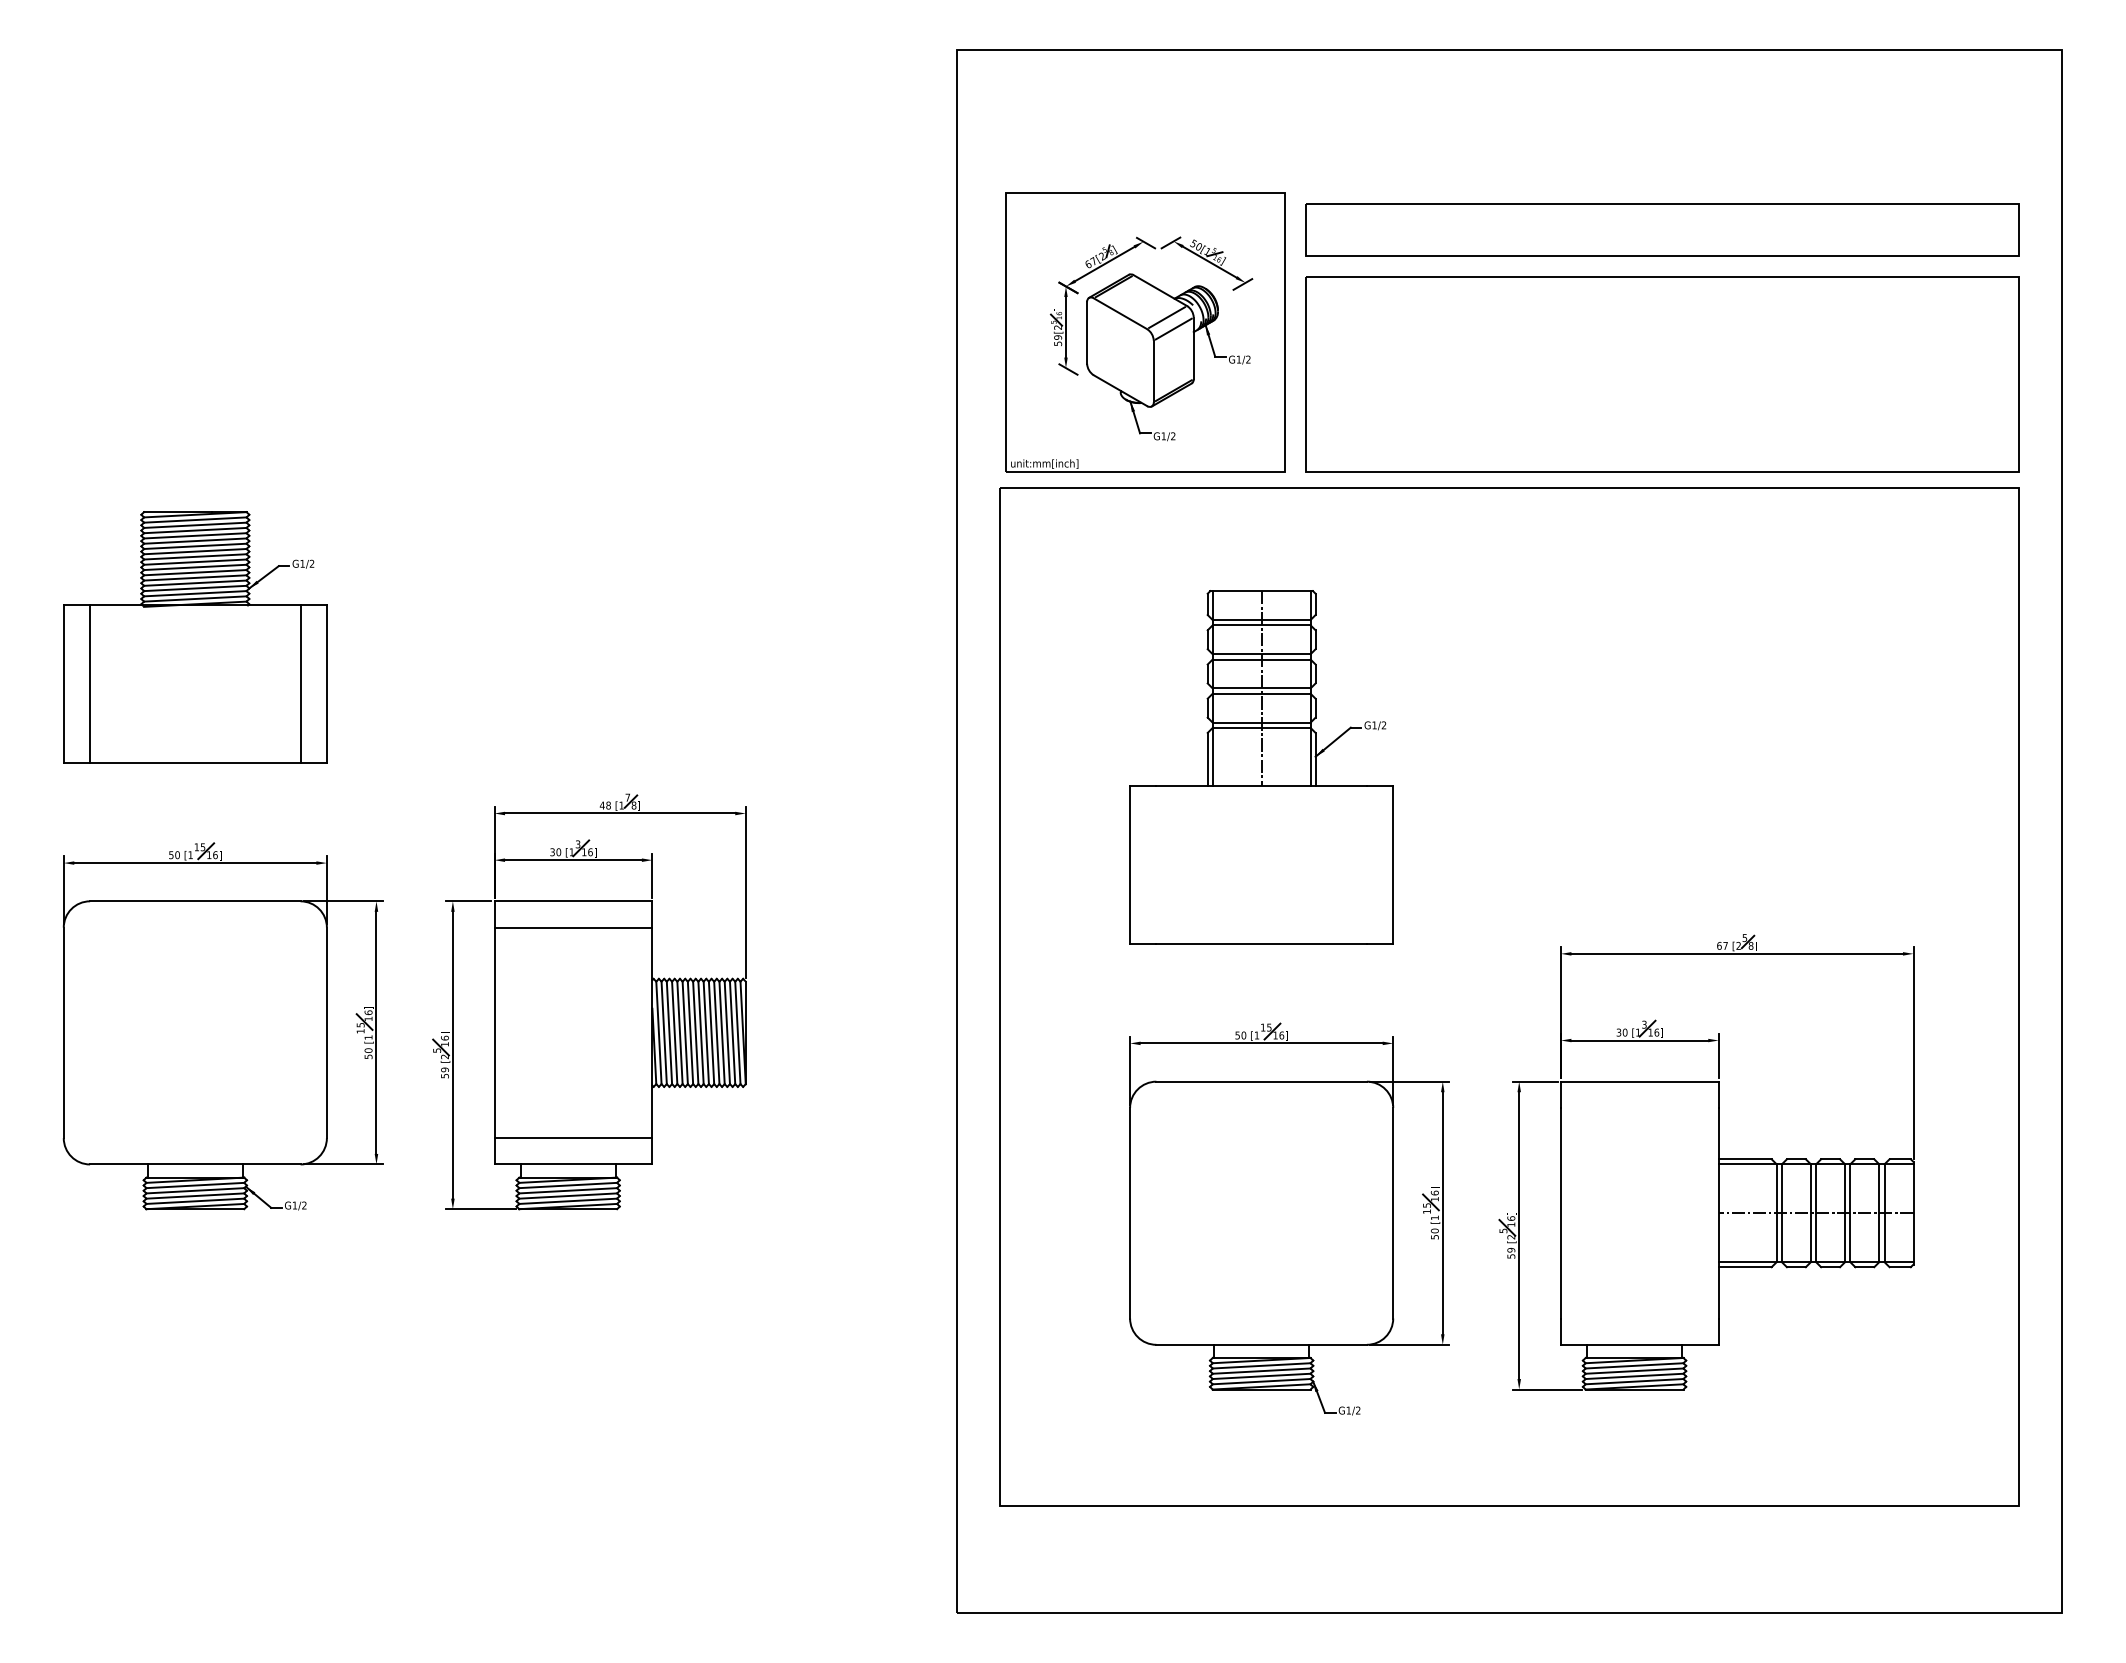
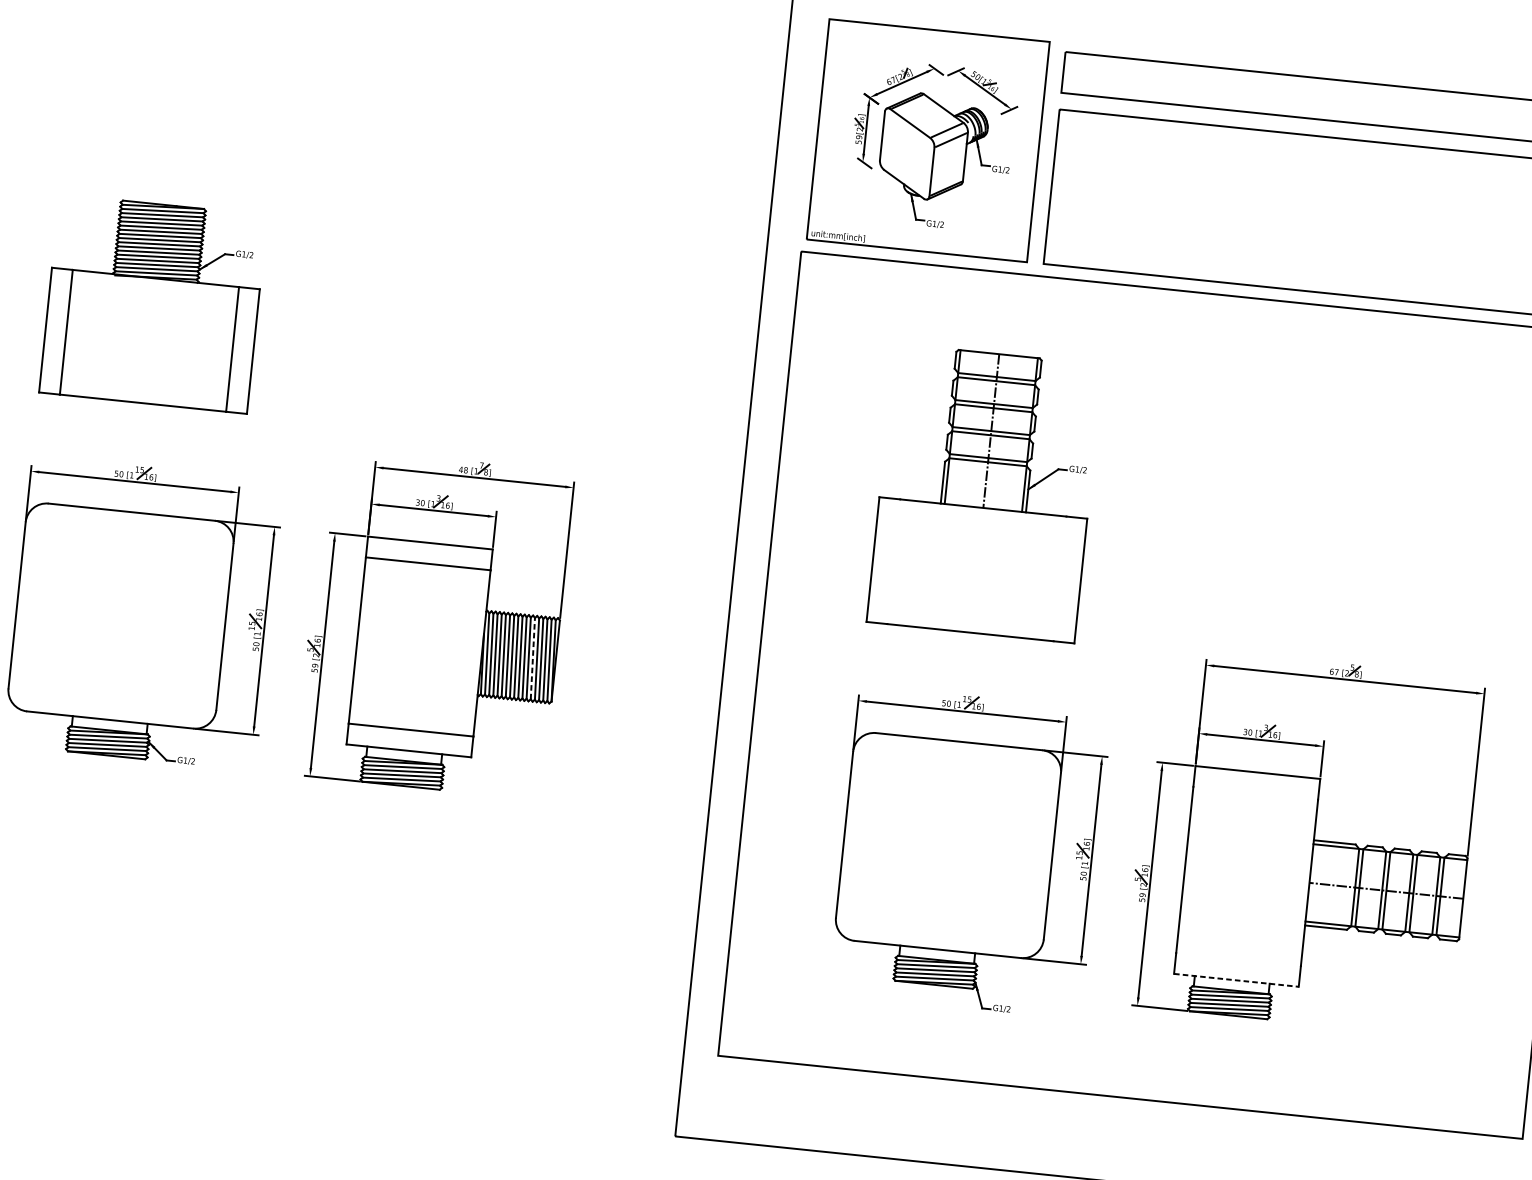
line: (716, 1032) -> (532, 658), solid -> dashed
line: (1639, 1344) -> (1236, 980), solid -> dashed

